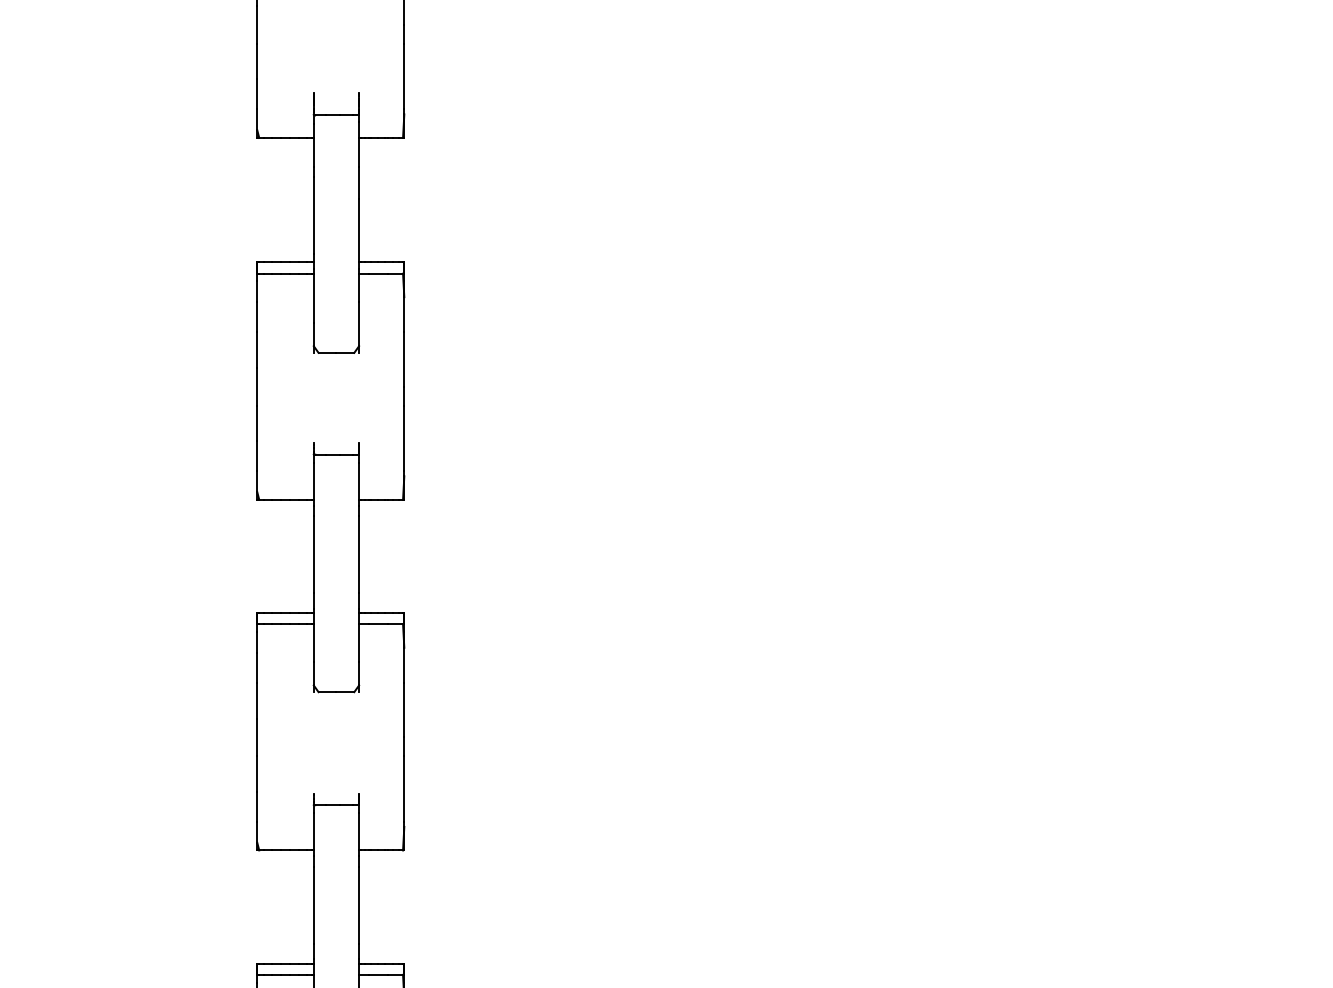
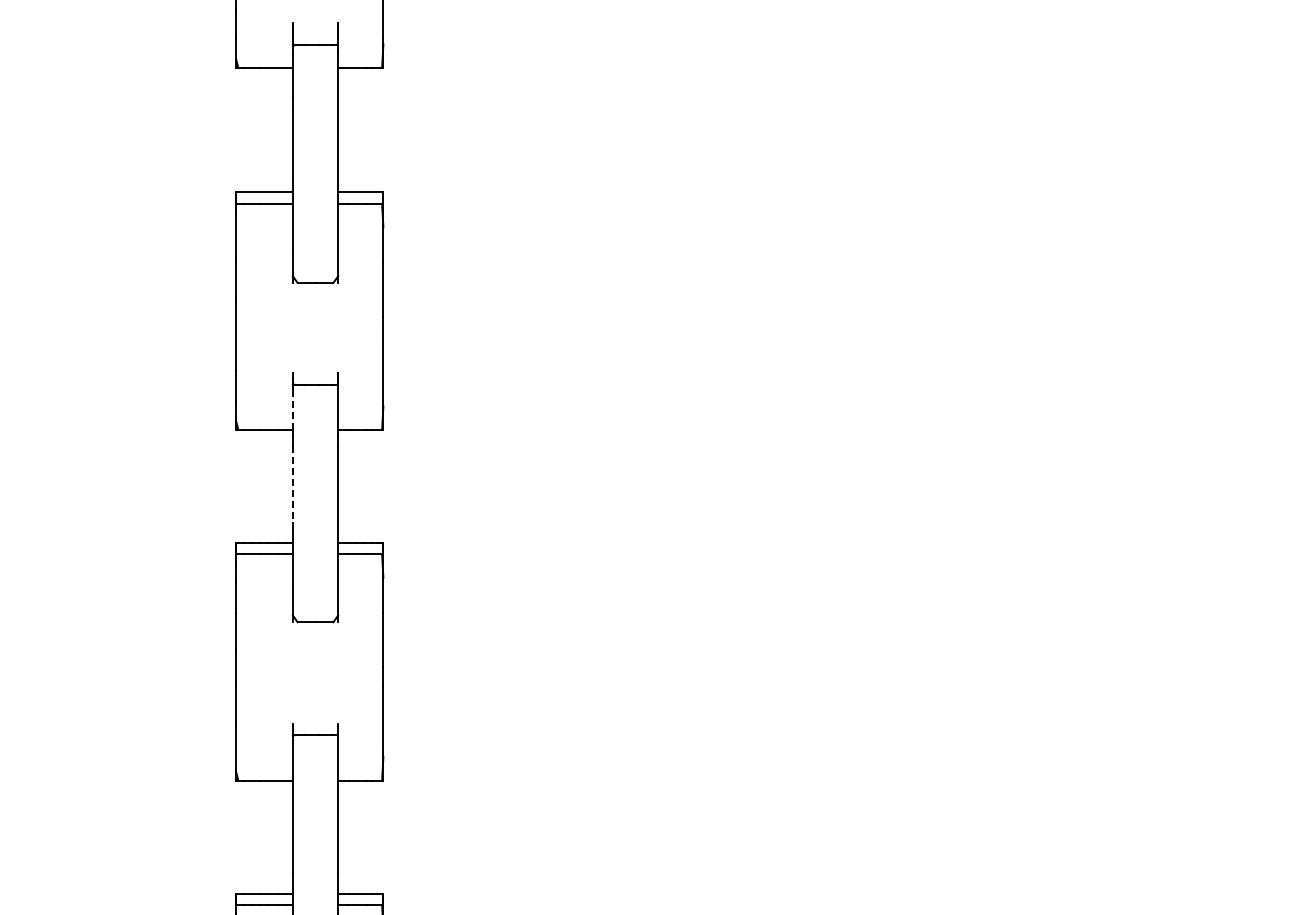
line: (313, 481) -> (292, 411), solid -> dashed
line: (313, 555) -> (292, 485), solid -> dashed

